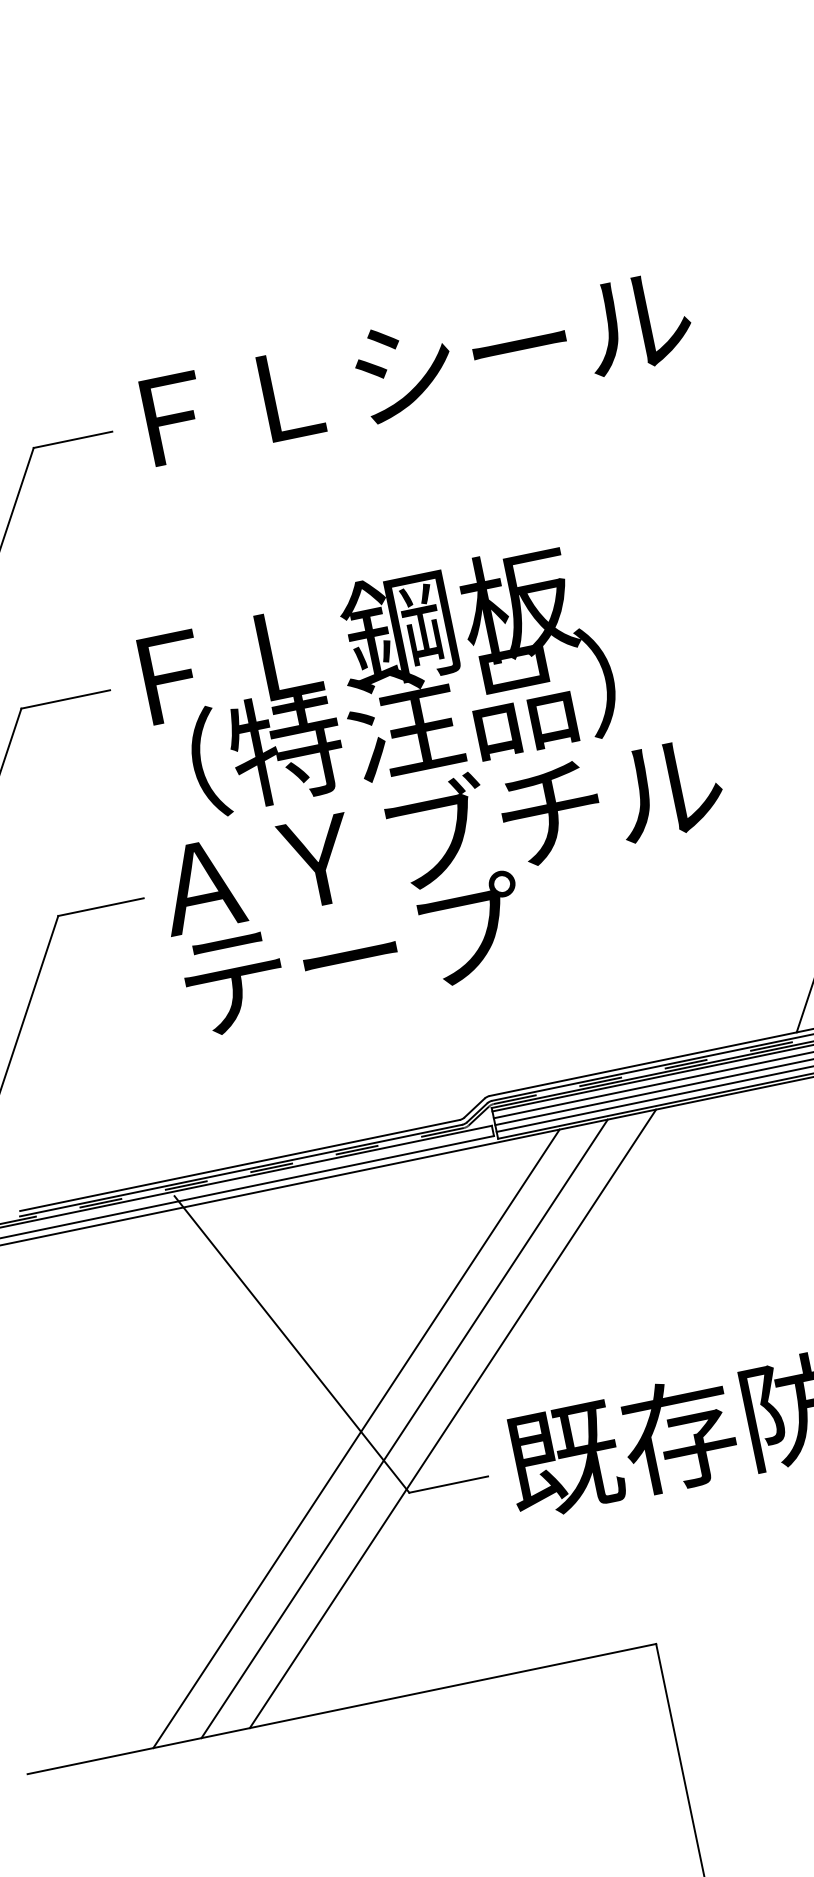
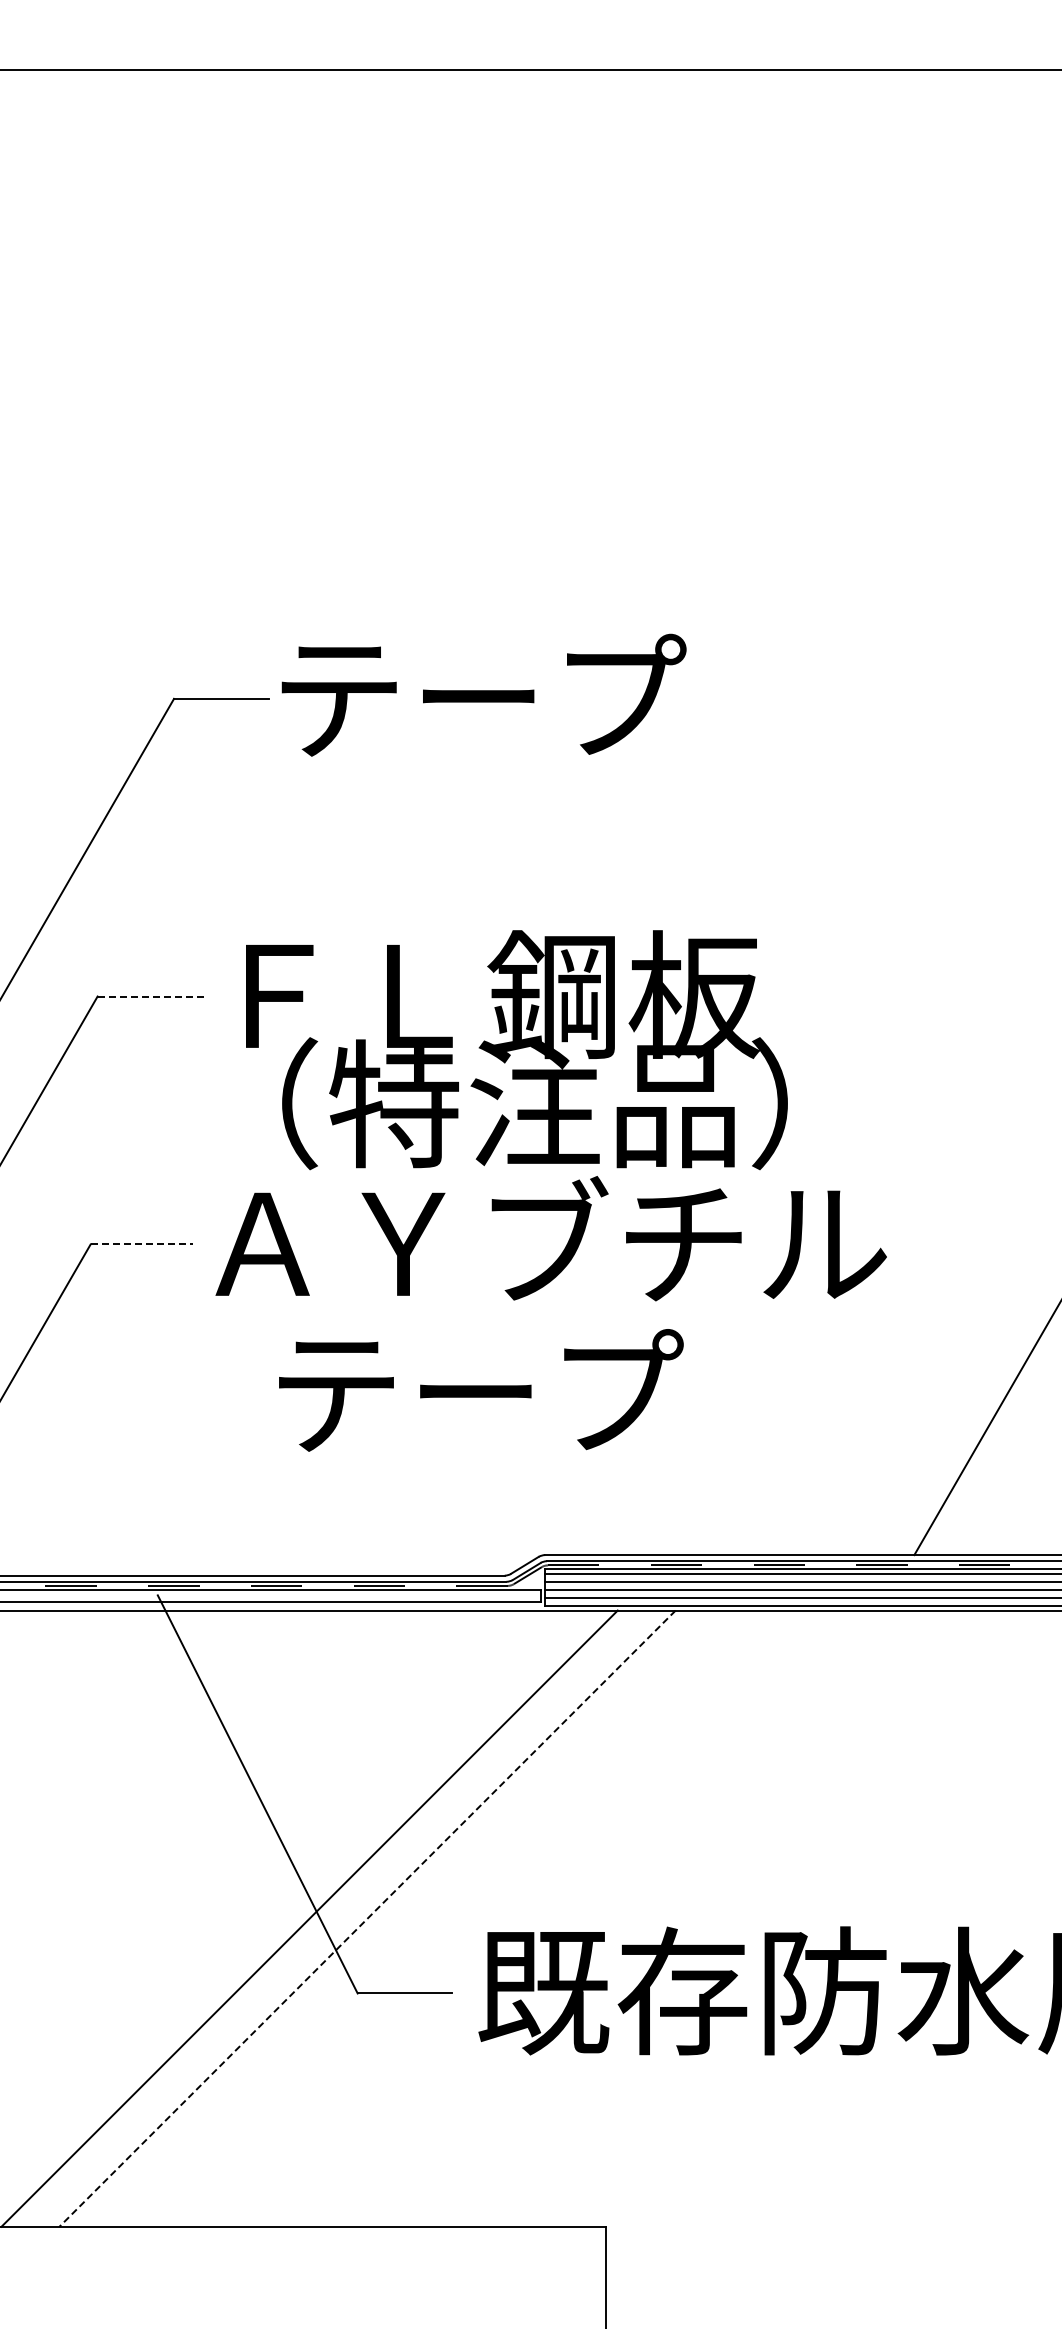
text: (405, 367) -> (621, 694), ＦＬシール -> テープ
line: (66, 699) -> (151, 996), solid -> dashed
line: (101, 907) -> (142, 1244), solid -> dashed
text: (354, 954) -> (481, 1390), moved
line: (452, 1418) -> (425, 1918), removed
line: (404, 1428) -> (367, 1918), solid -> dashed

